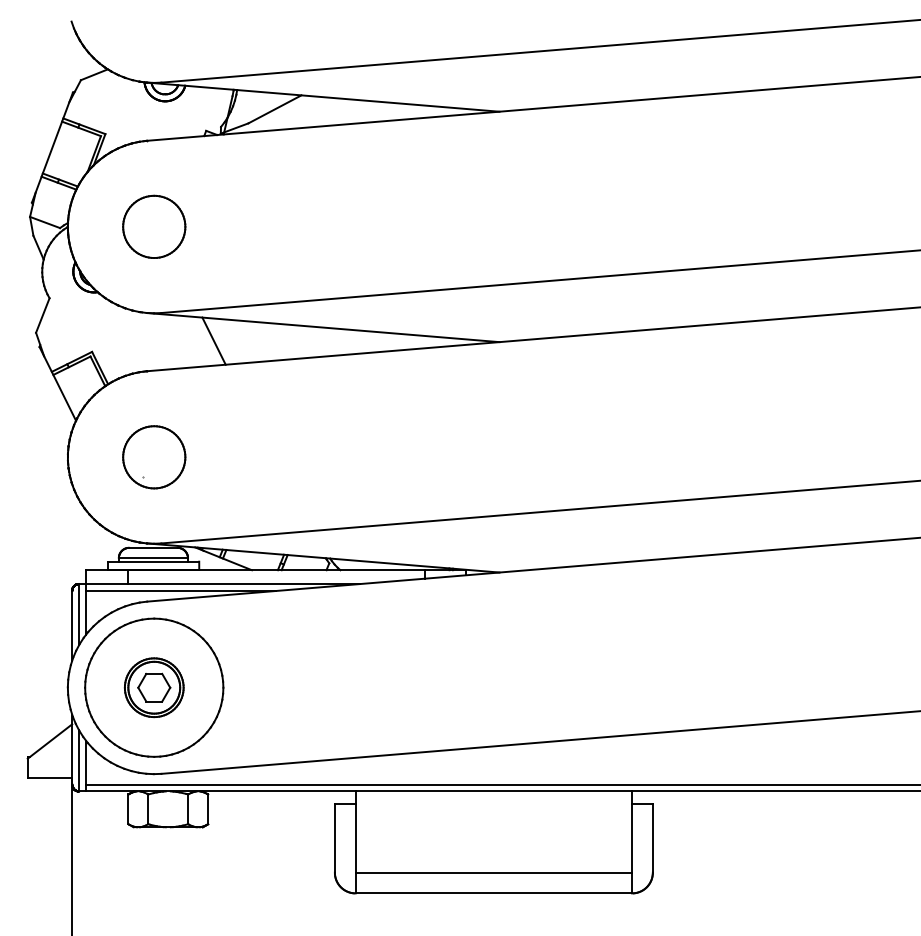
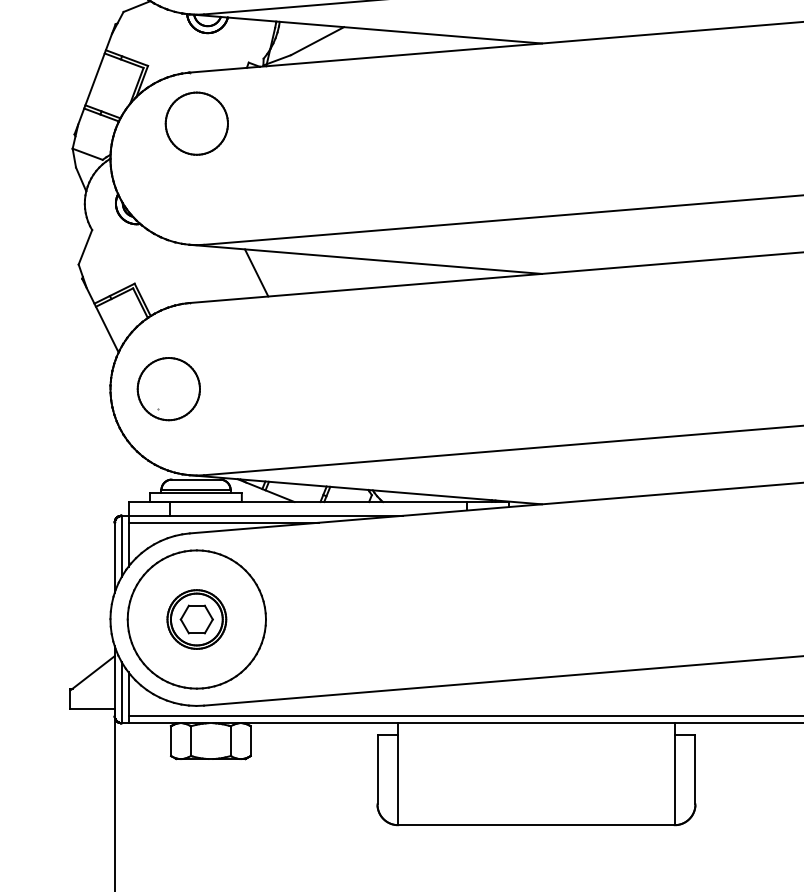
part: (154, 226) -> (197, 123), moved
part: (154, 457) -> (169, 389), moved
line: (493, 872) -> (536, 804), removed

